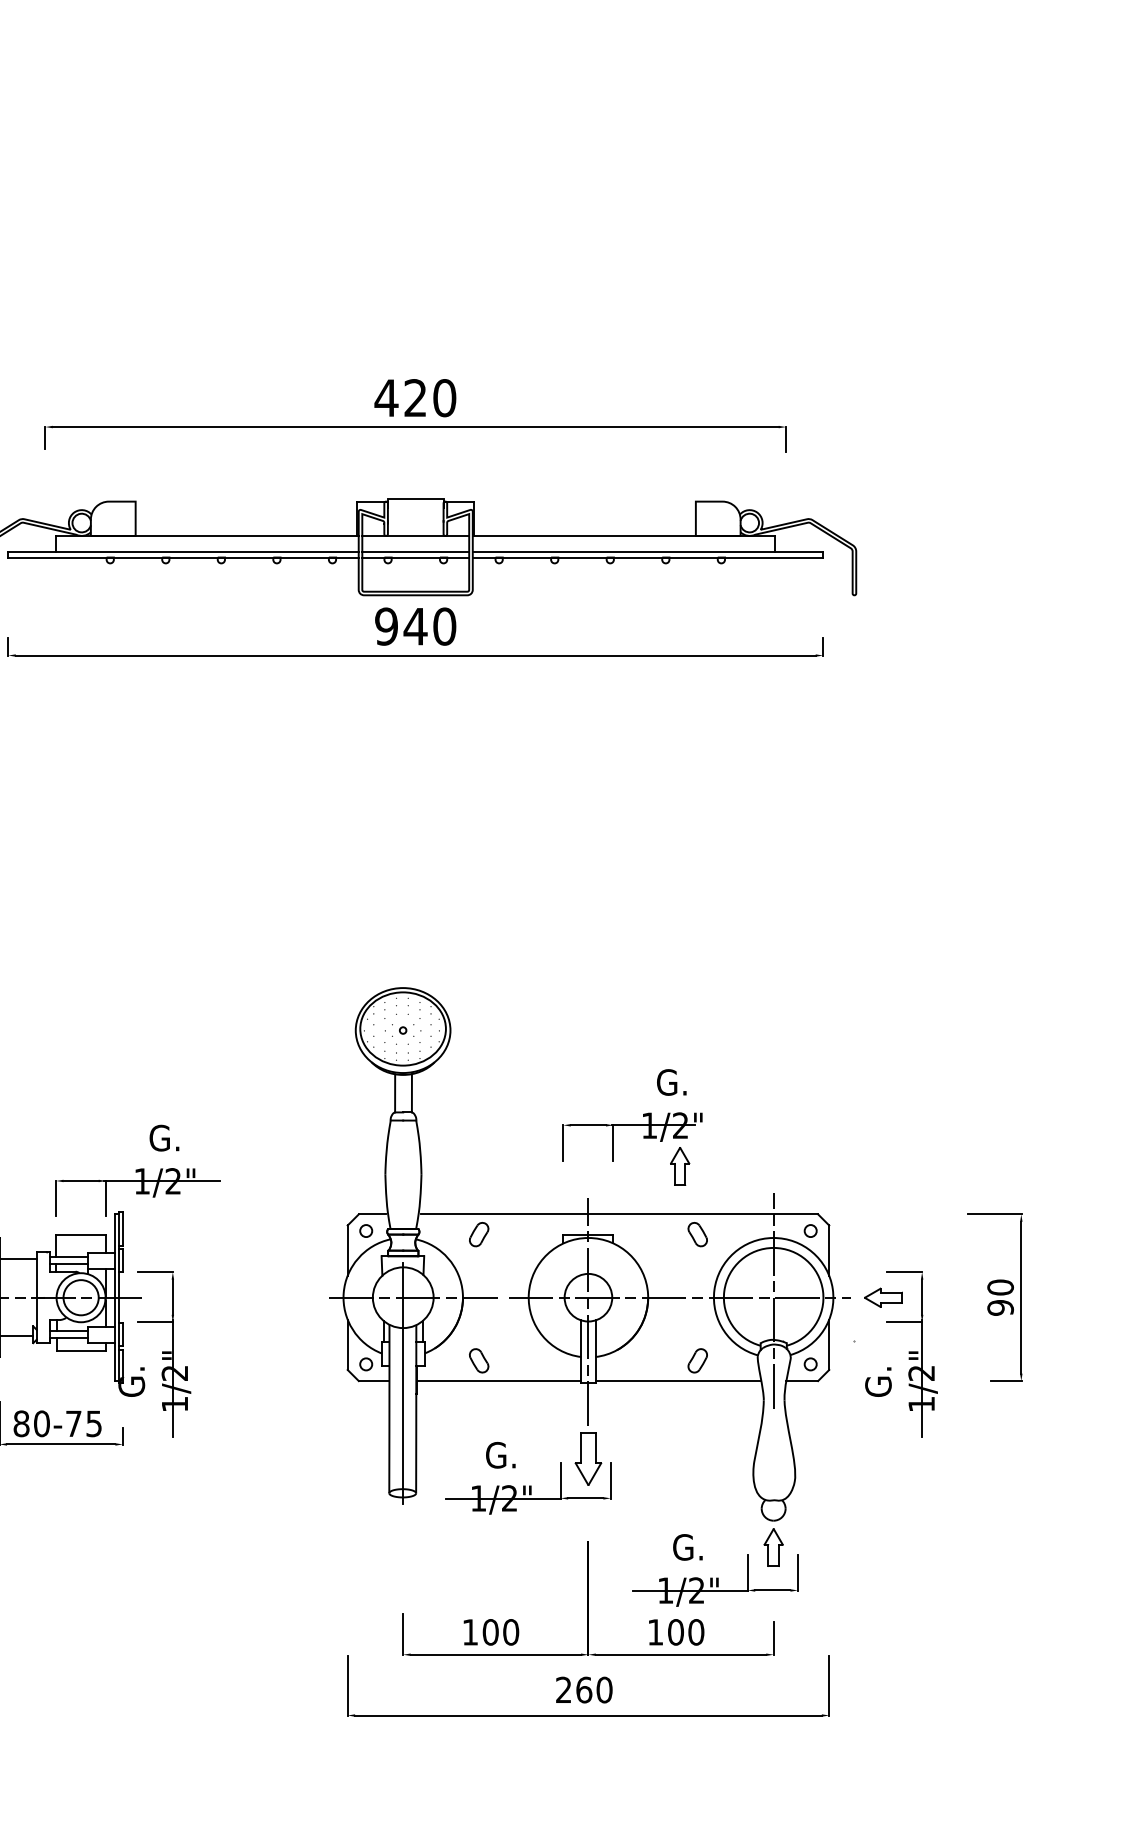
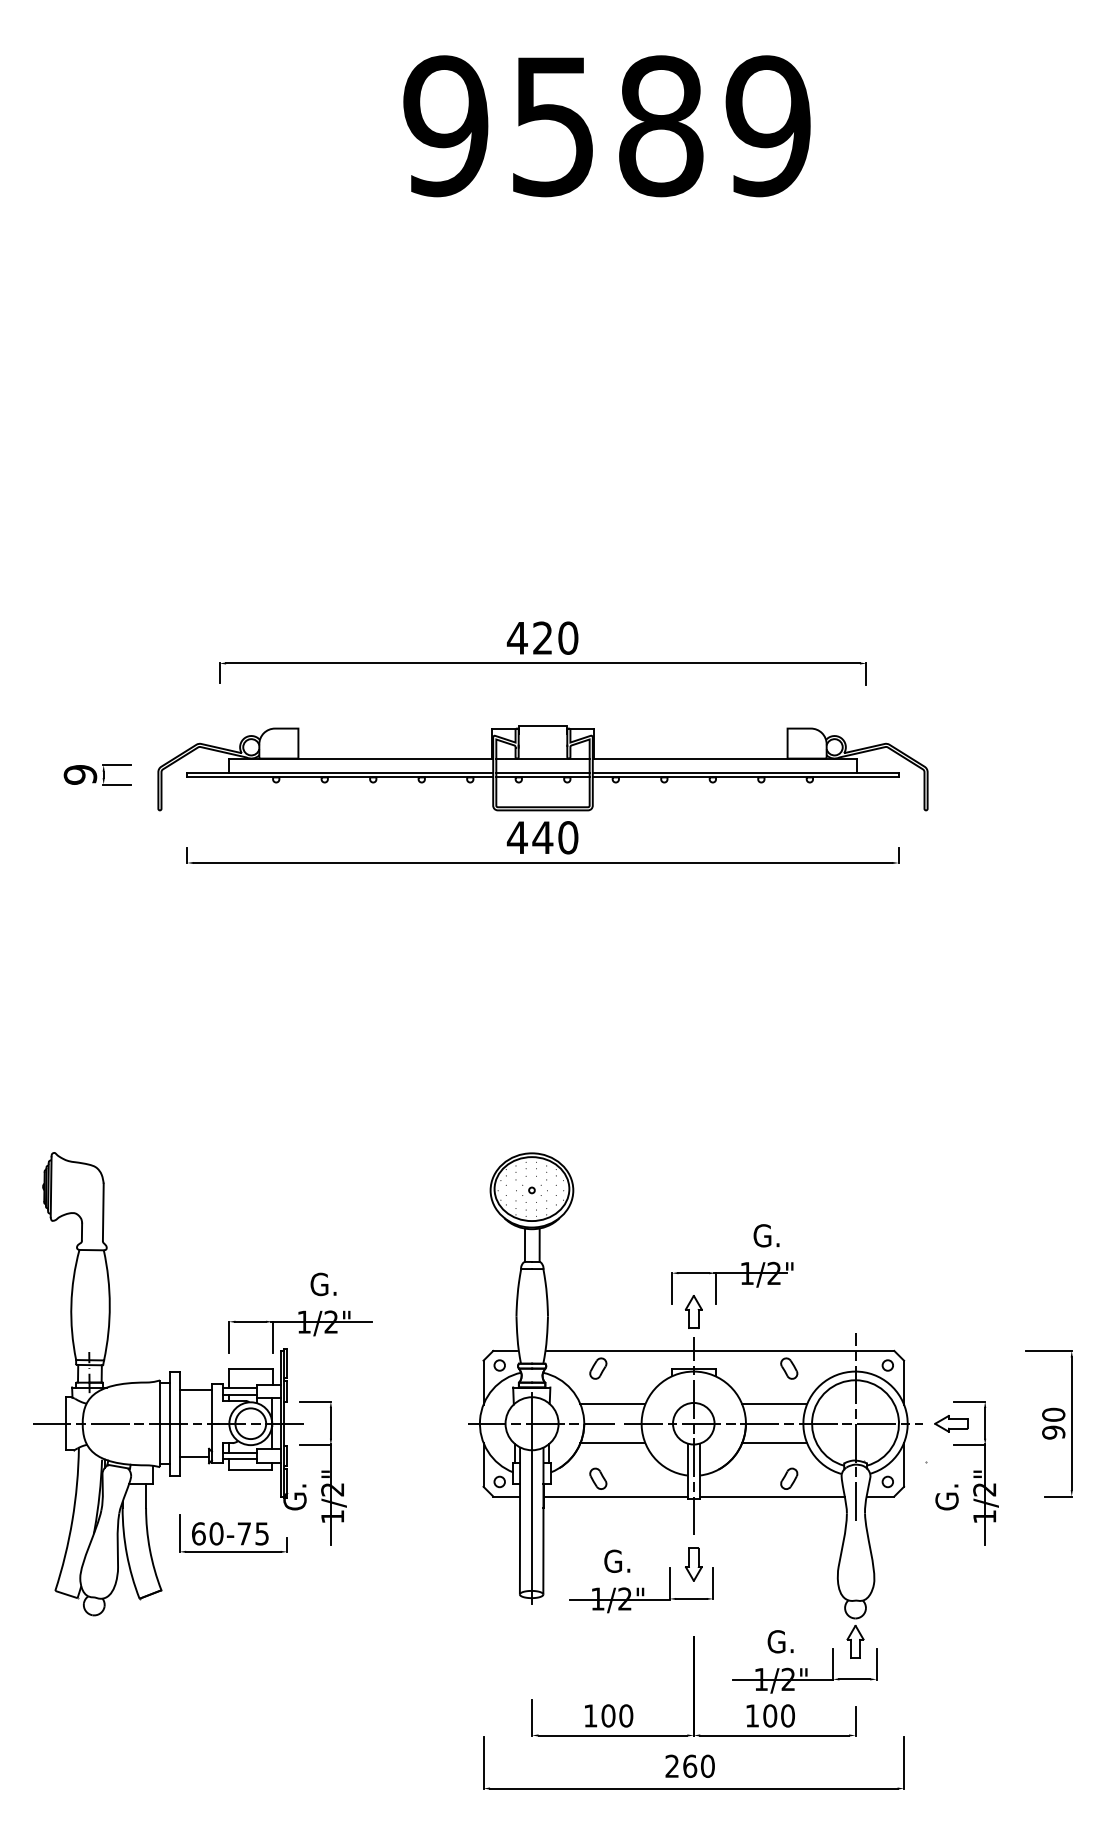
text: (385, 626) -> (516, 837), 940 -> 440
part: (679, 1165) -> (693, 1311), moved
line: (495, 1275) -> (612, 1404), added
line: (680, 1275) -> (774, 1404), added
line: (495, 1320) -> (612, 1443), added
line: (680, 1320) -> (774, 1443), added
text: (21, 1423) -> (198, 1533), 80-75 -> 60-75
part: (588, 1458) -> (693, 1564), size x0.71

